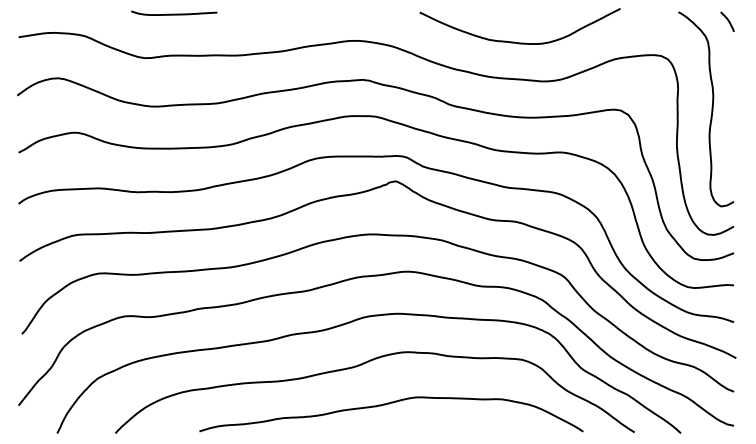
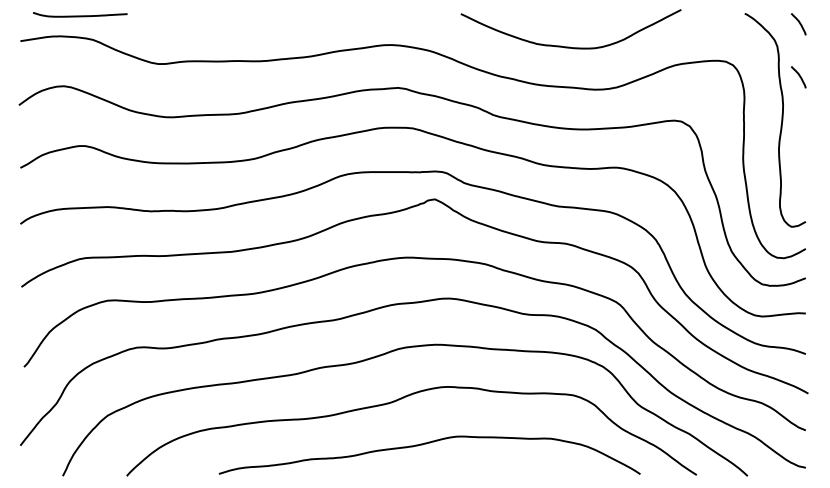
curve: (174, 13) -> (80, 15), moved
curve: (728, 70) -> (799, 77), added

